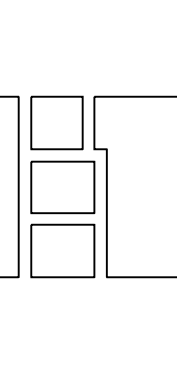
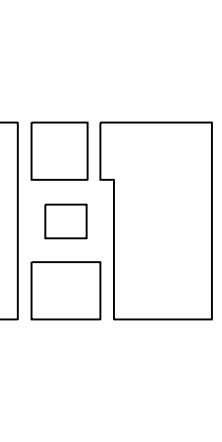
part: (62, 187) -> (65, 221), size x0.6

